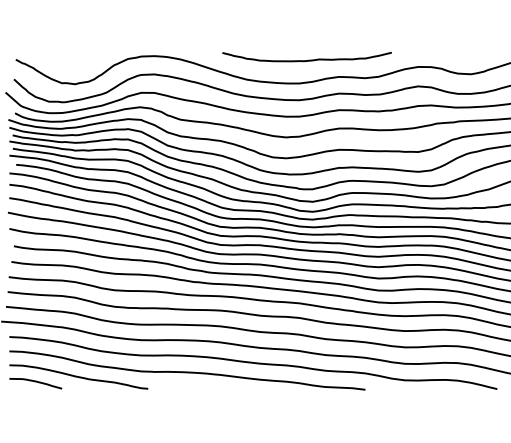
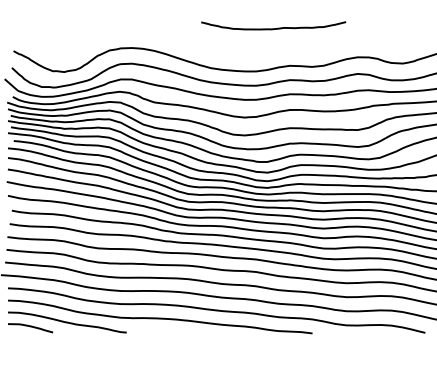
curve: (306, 60) -> (273, 28), moved

